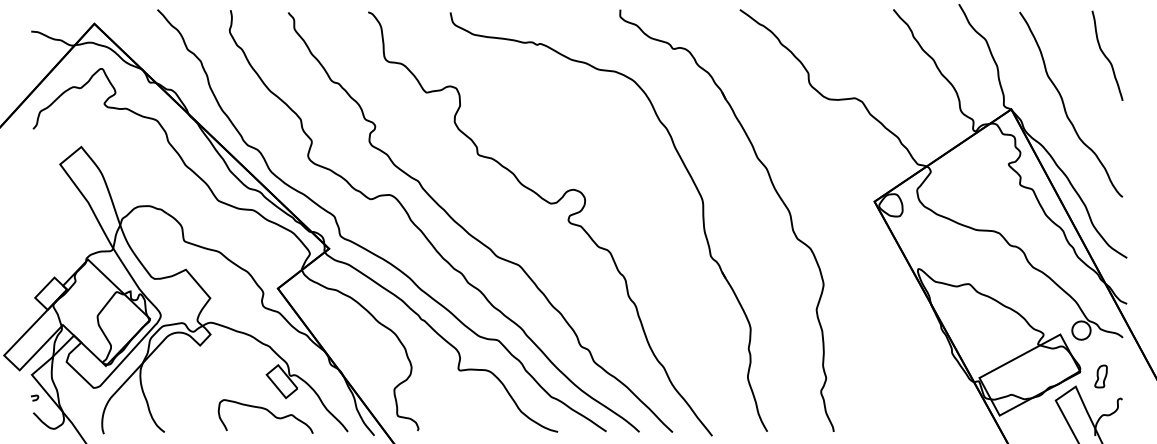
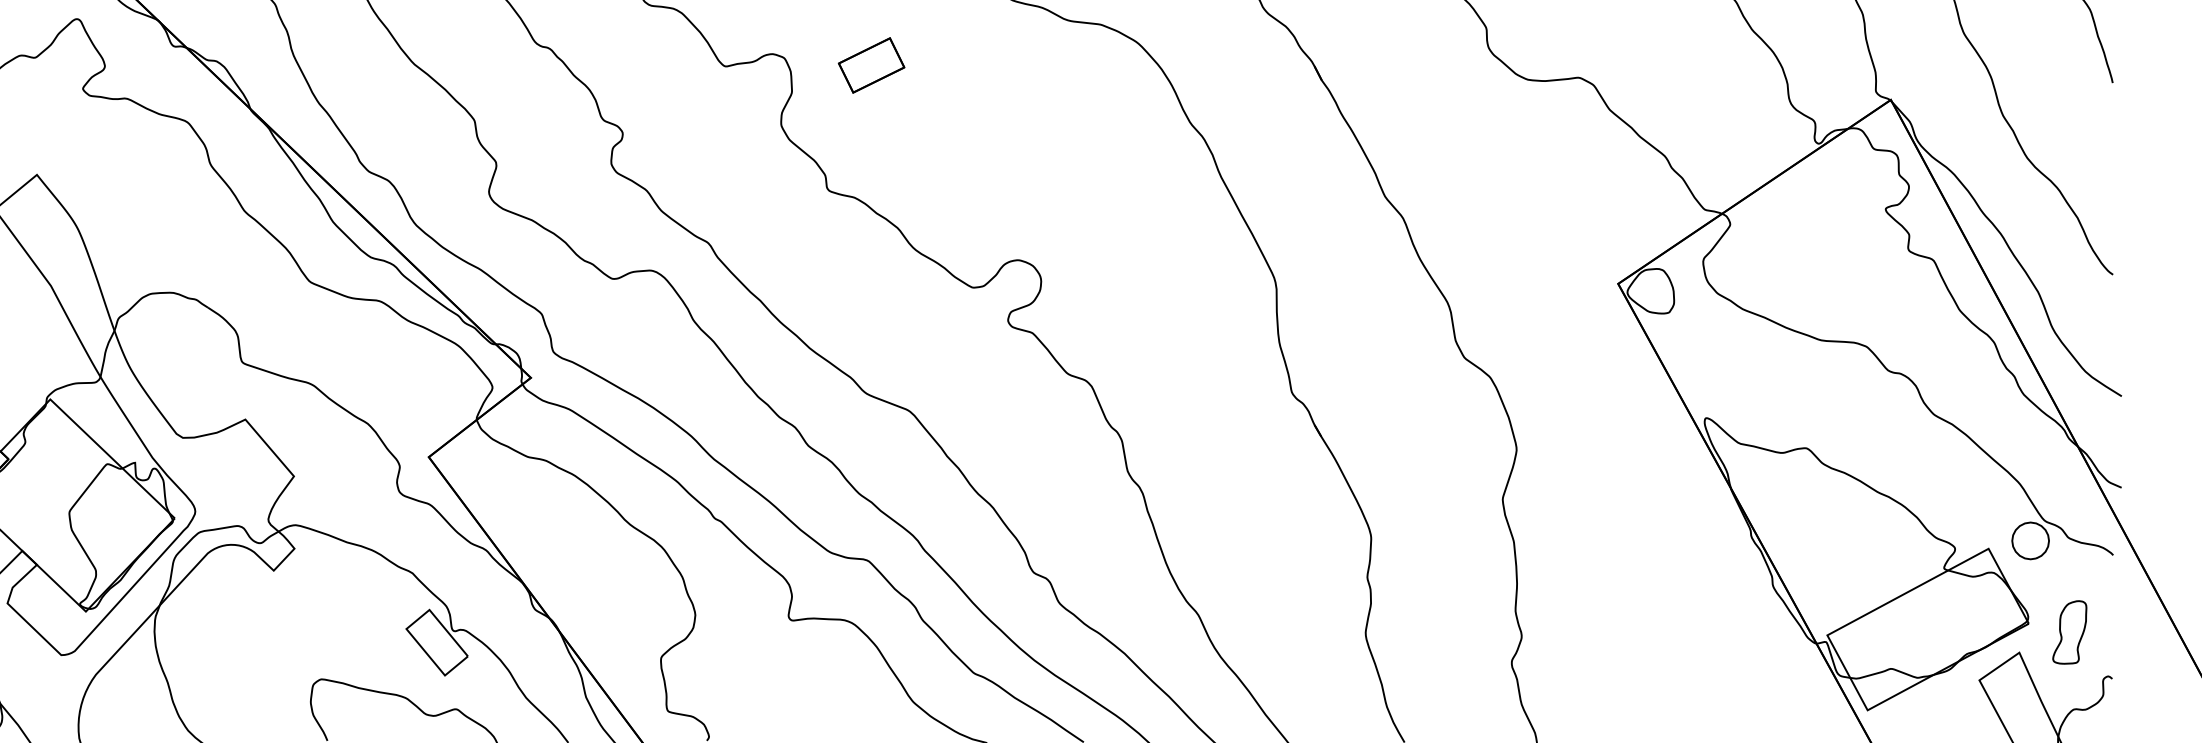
part: (499, 91) -> (870, 64), added
part: (1100, 376) -> (2068, 632), size x1.43

